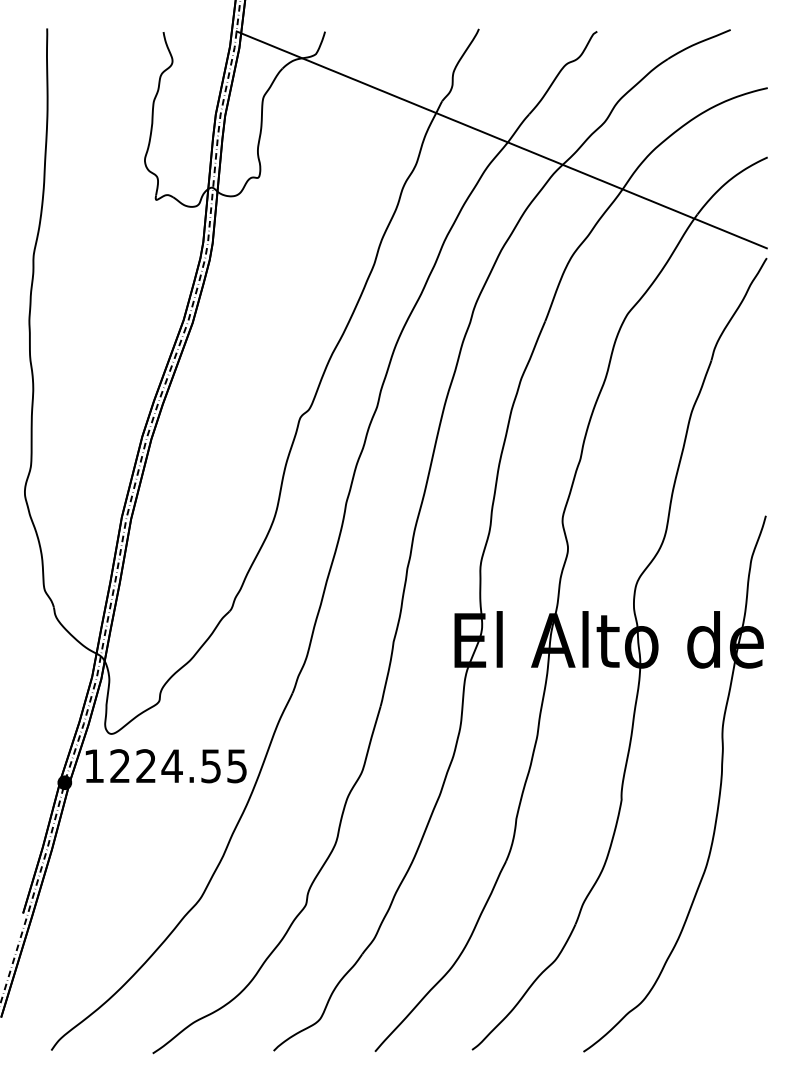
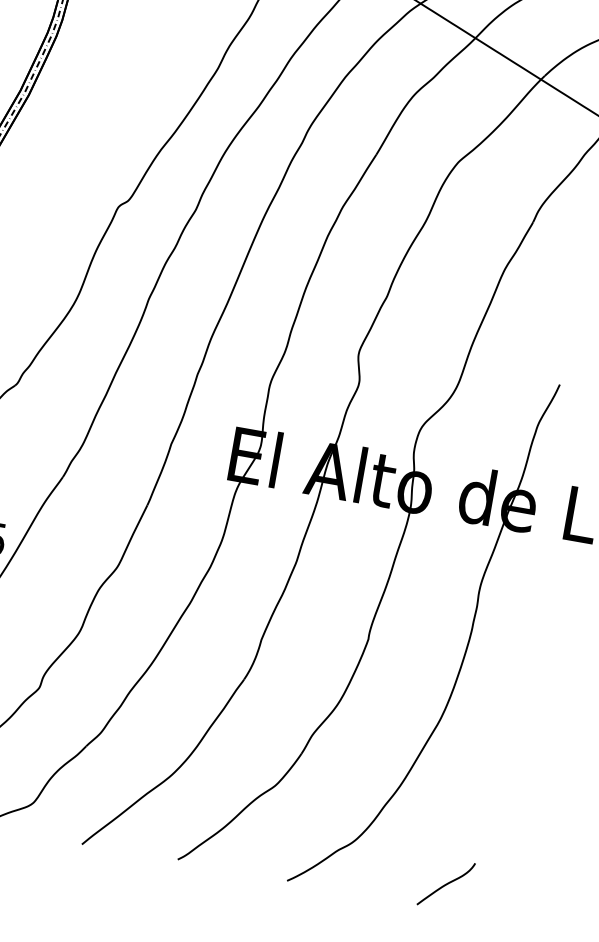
curve: (740, 1027) -> (445, 884), added

